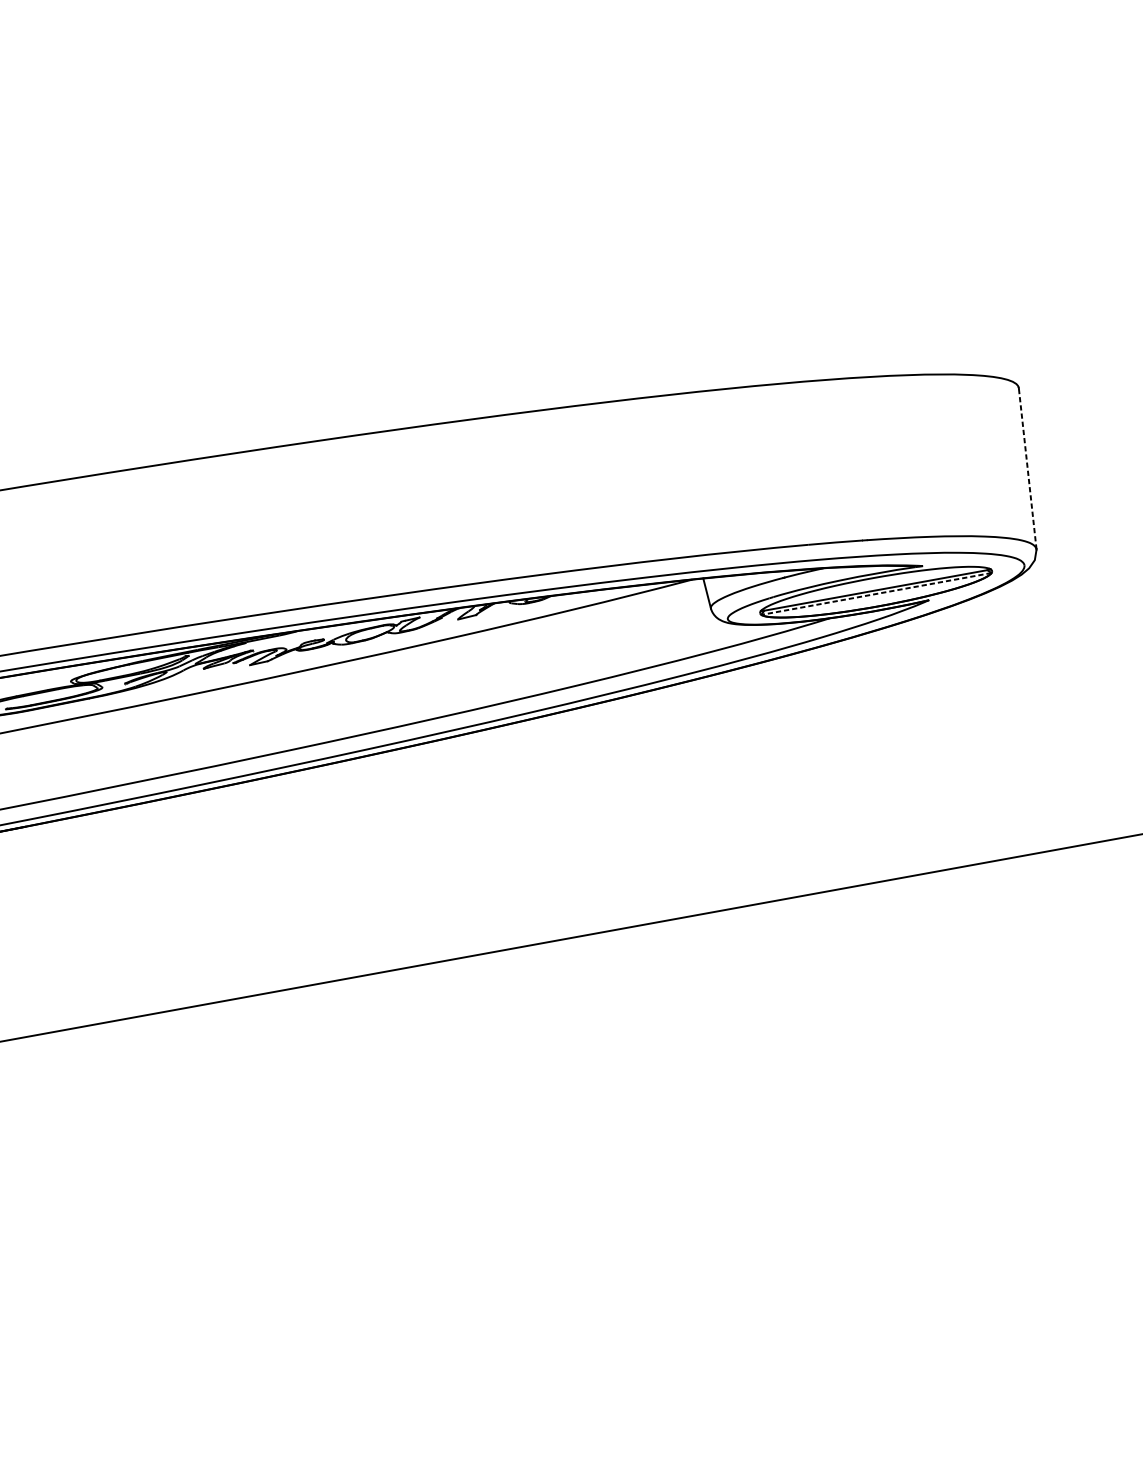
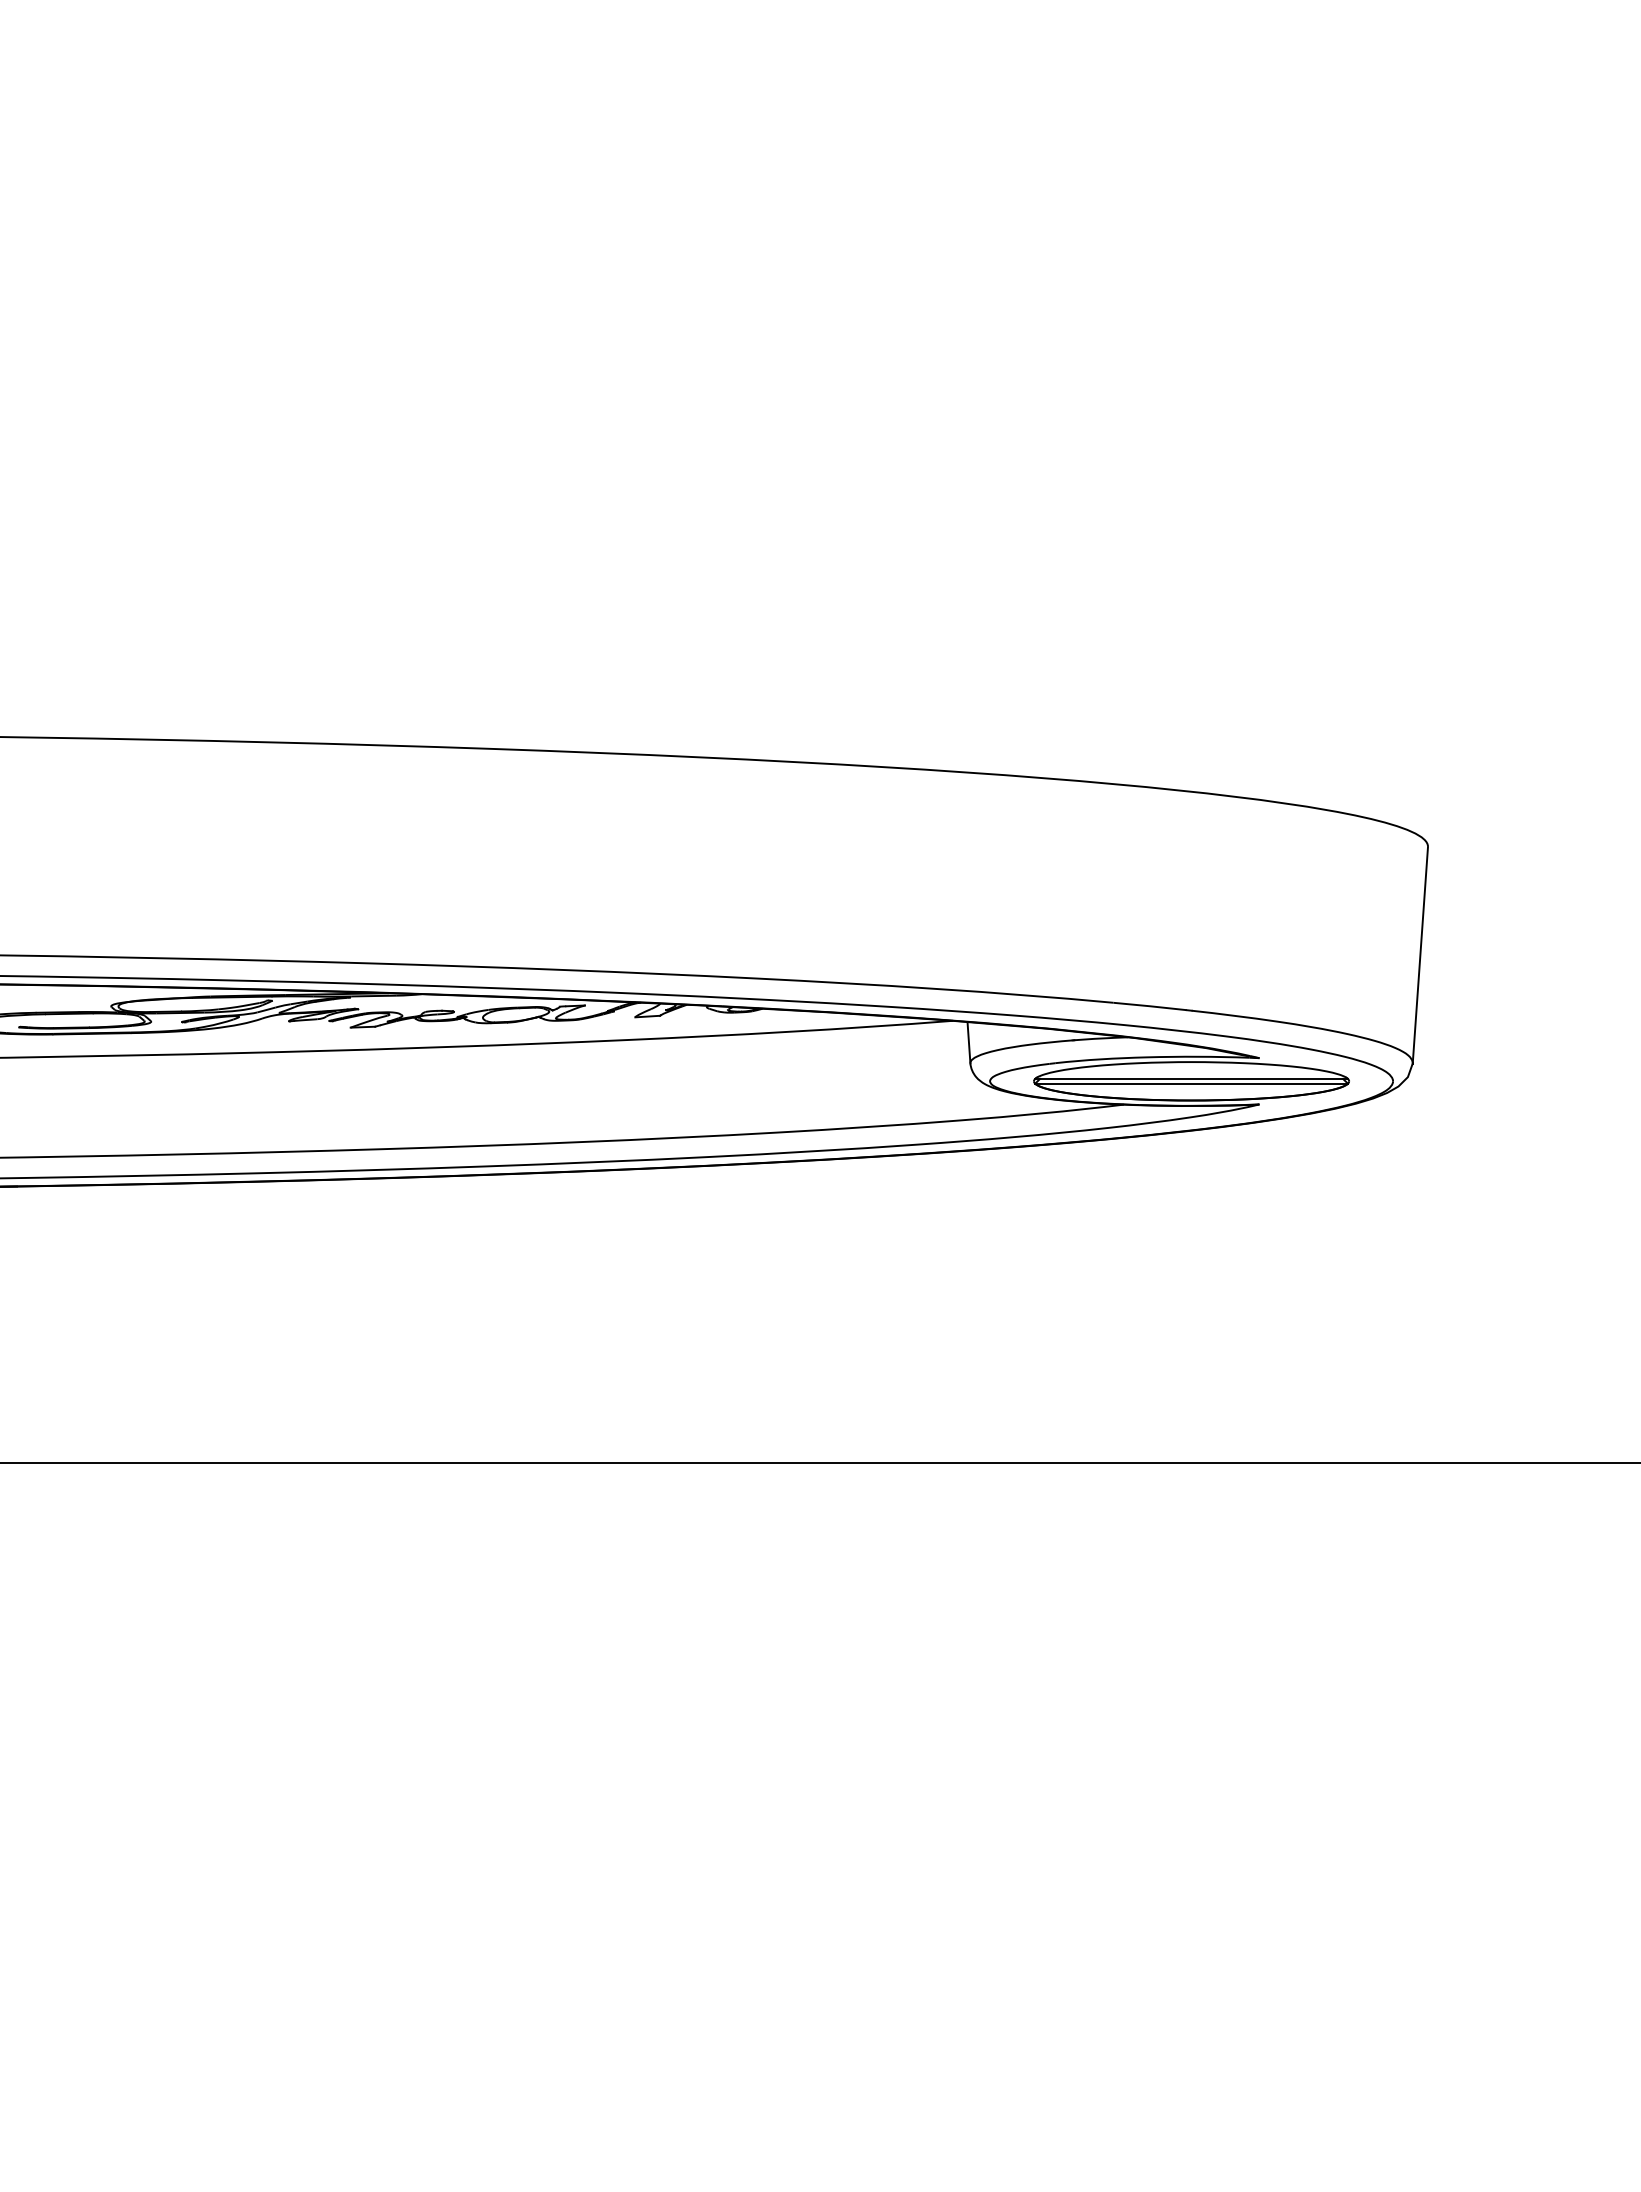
line: (1027, 468) -> (1420, 955), dashed -> solid
line: (876, 593) -> (1191, 1083), dashed -> solid

